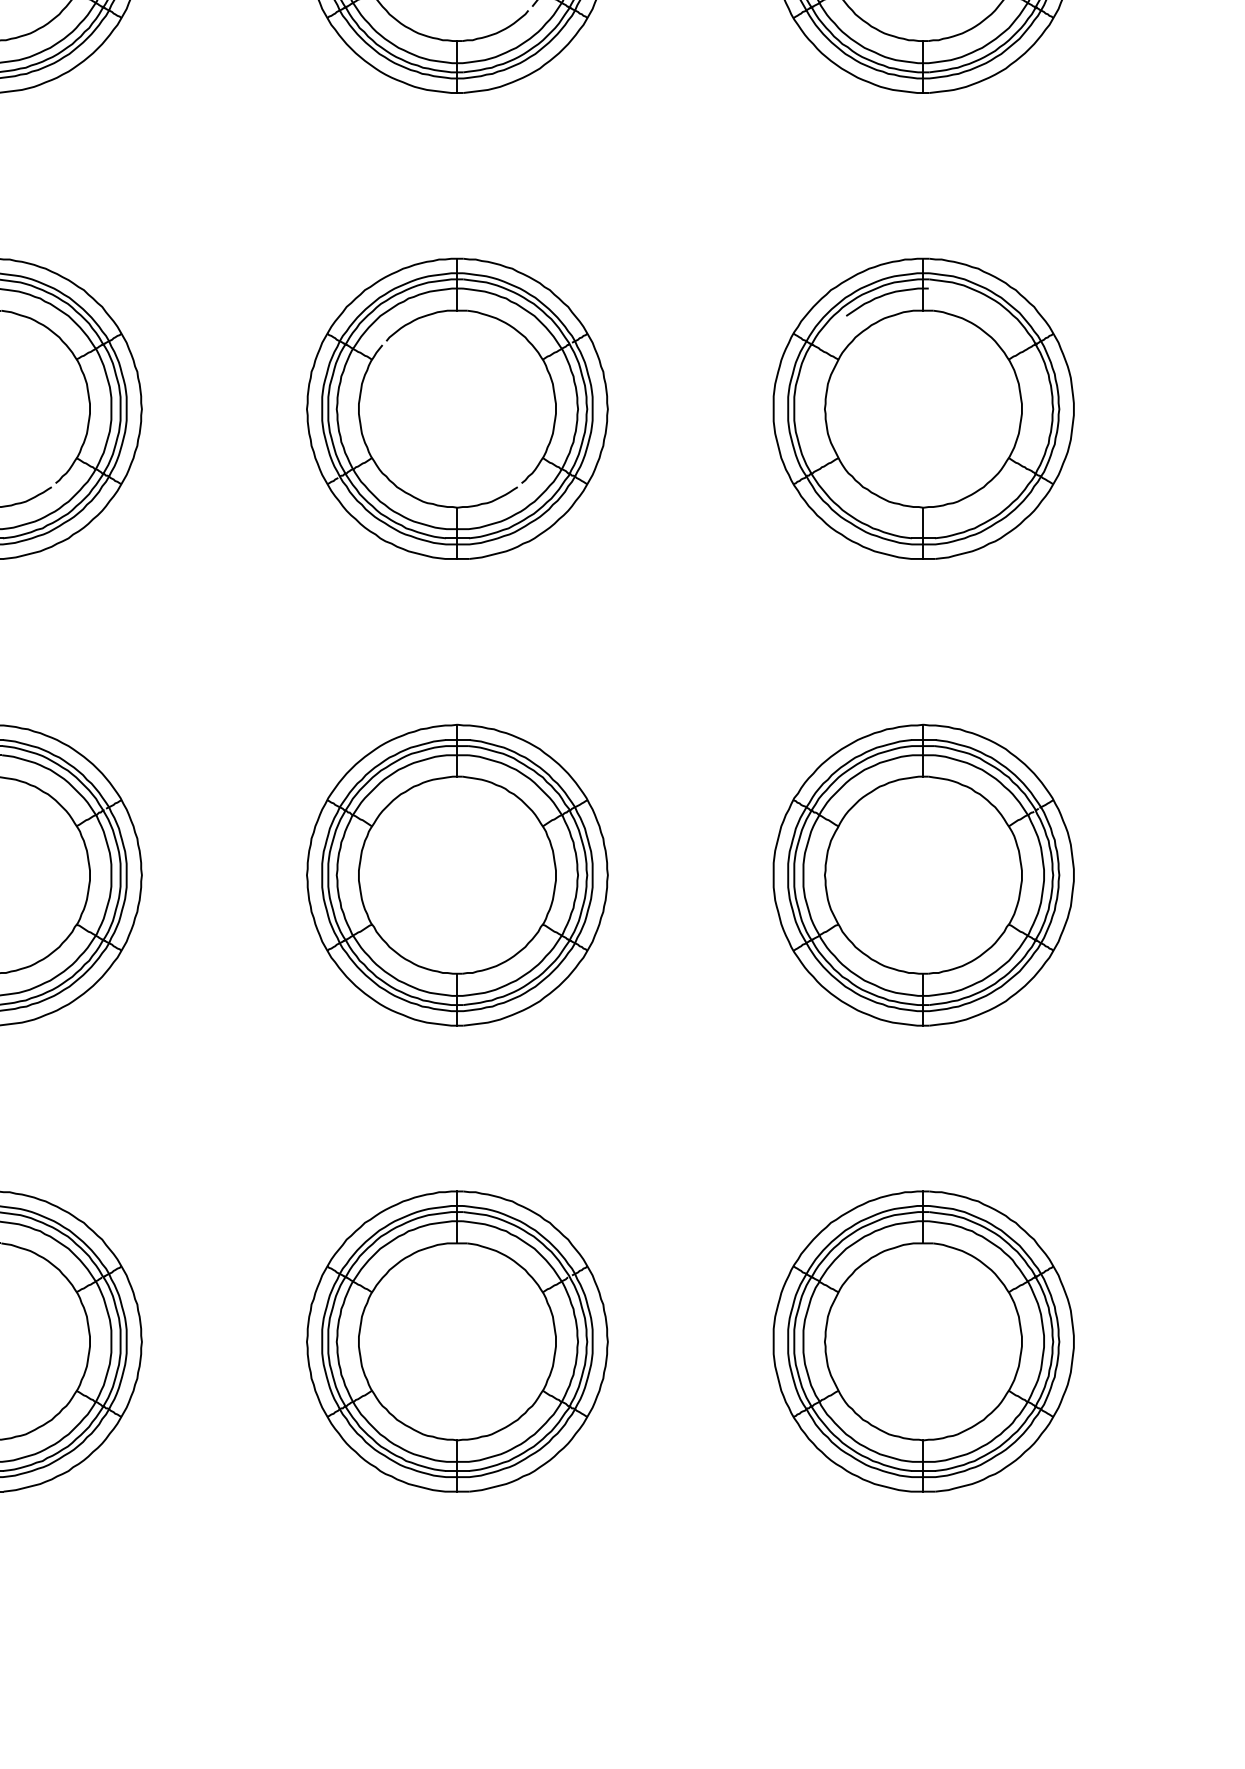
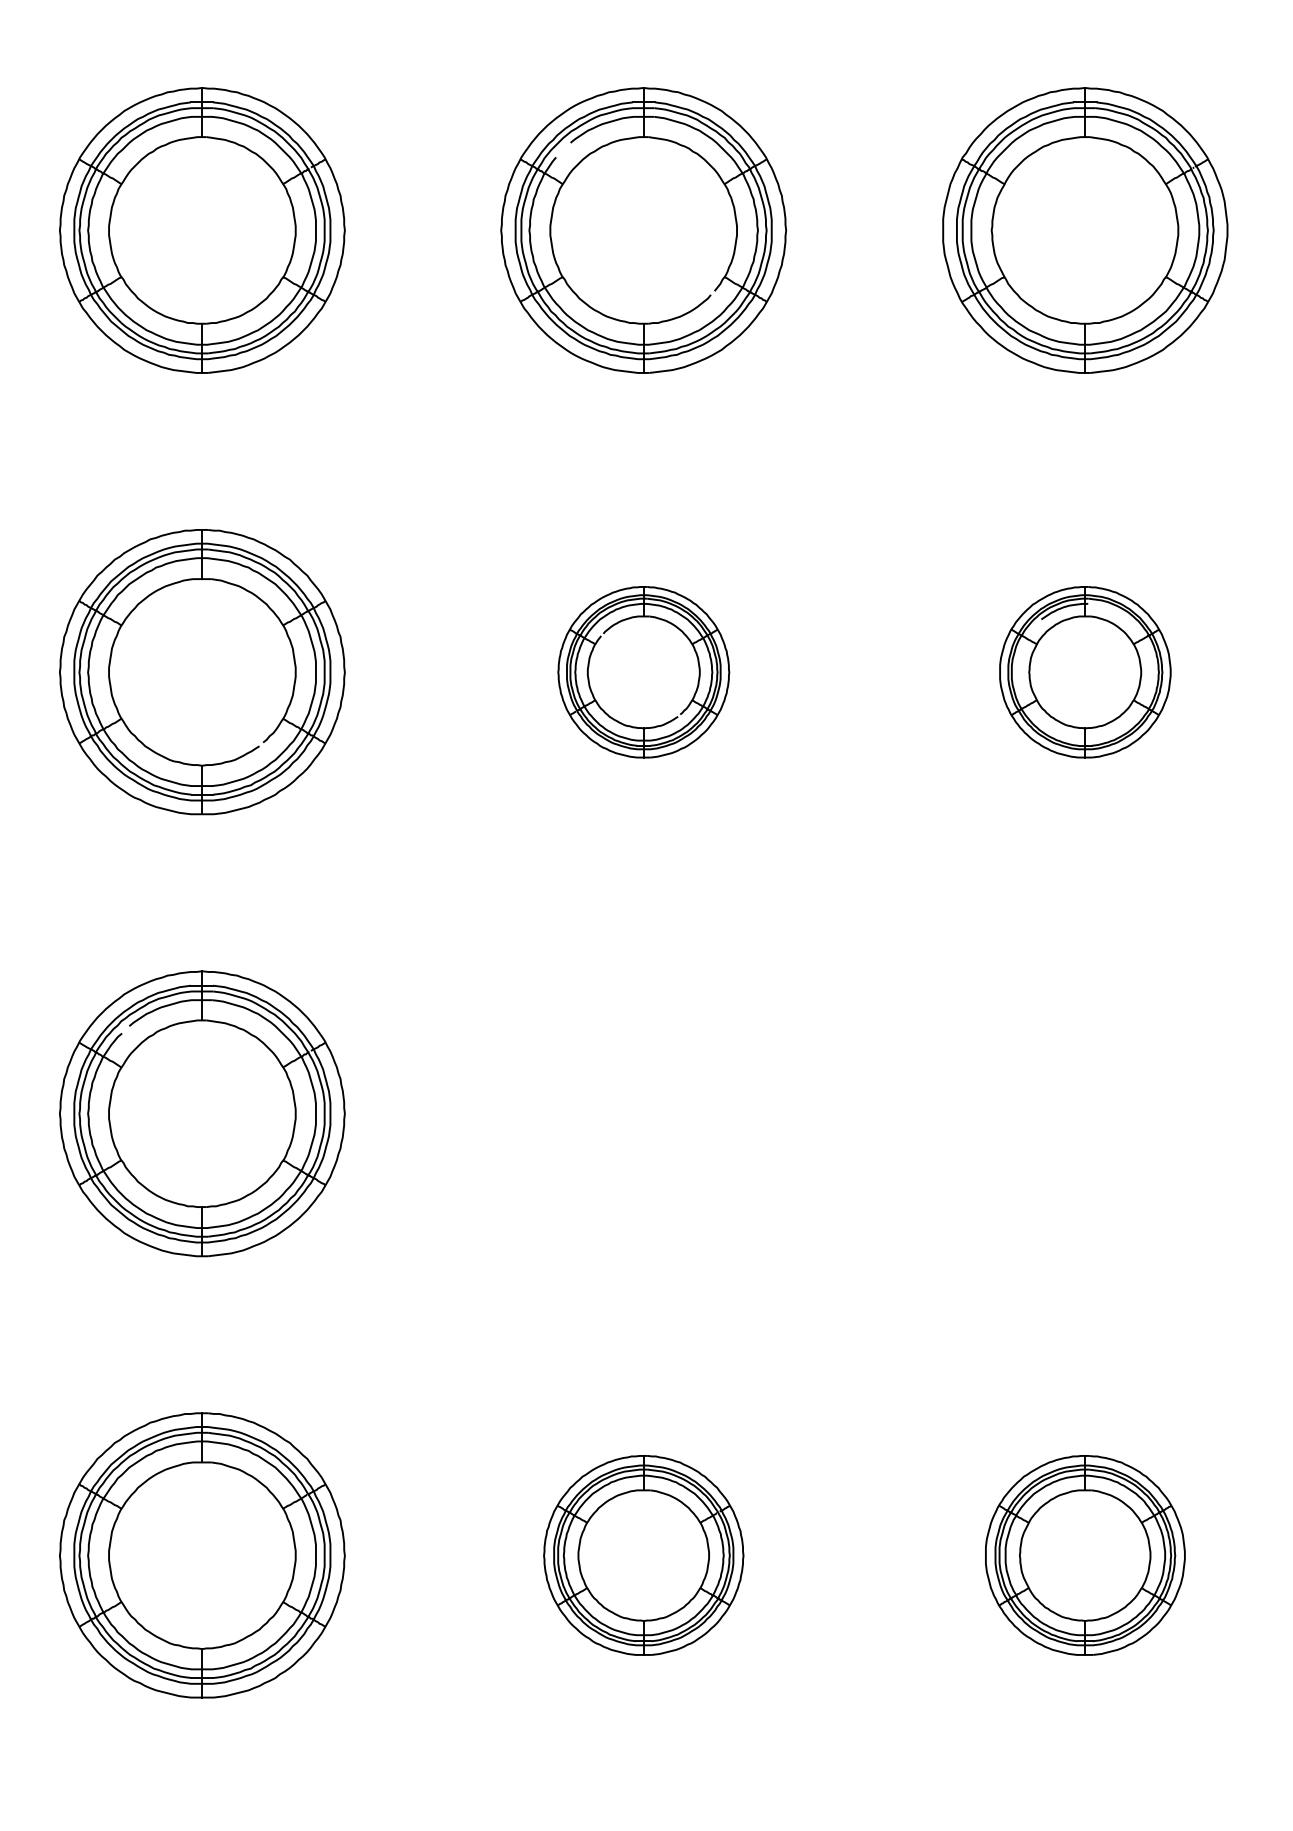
part: (457, 409) -> (643, 672), size x0.6
part: (923, 409) -> (1085, 672), size x0.6
part: (457, 874) -> (643, 1113), removed
part: (923, 874) -> (1085, 1113), removed
part: (457, 1341) -> (643, 1555), size x0.7
part: (923, 1341) -> (1085, 1555), size x0.7

